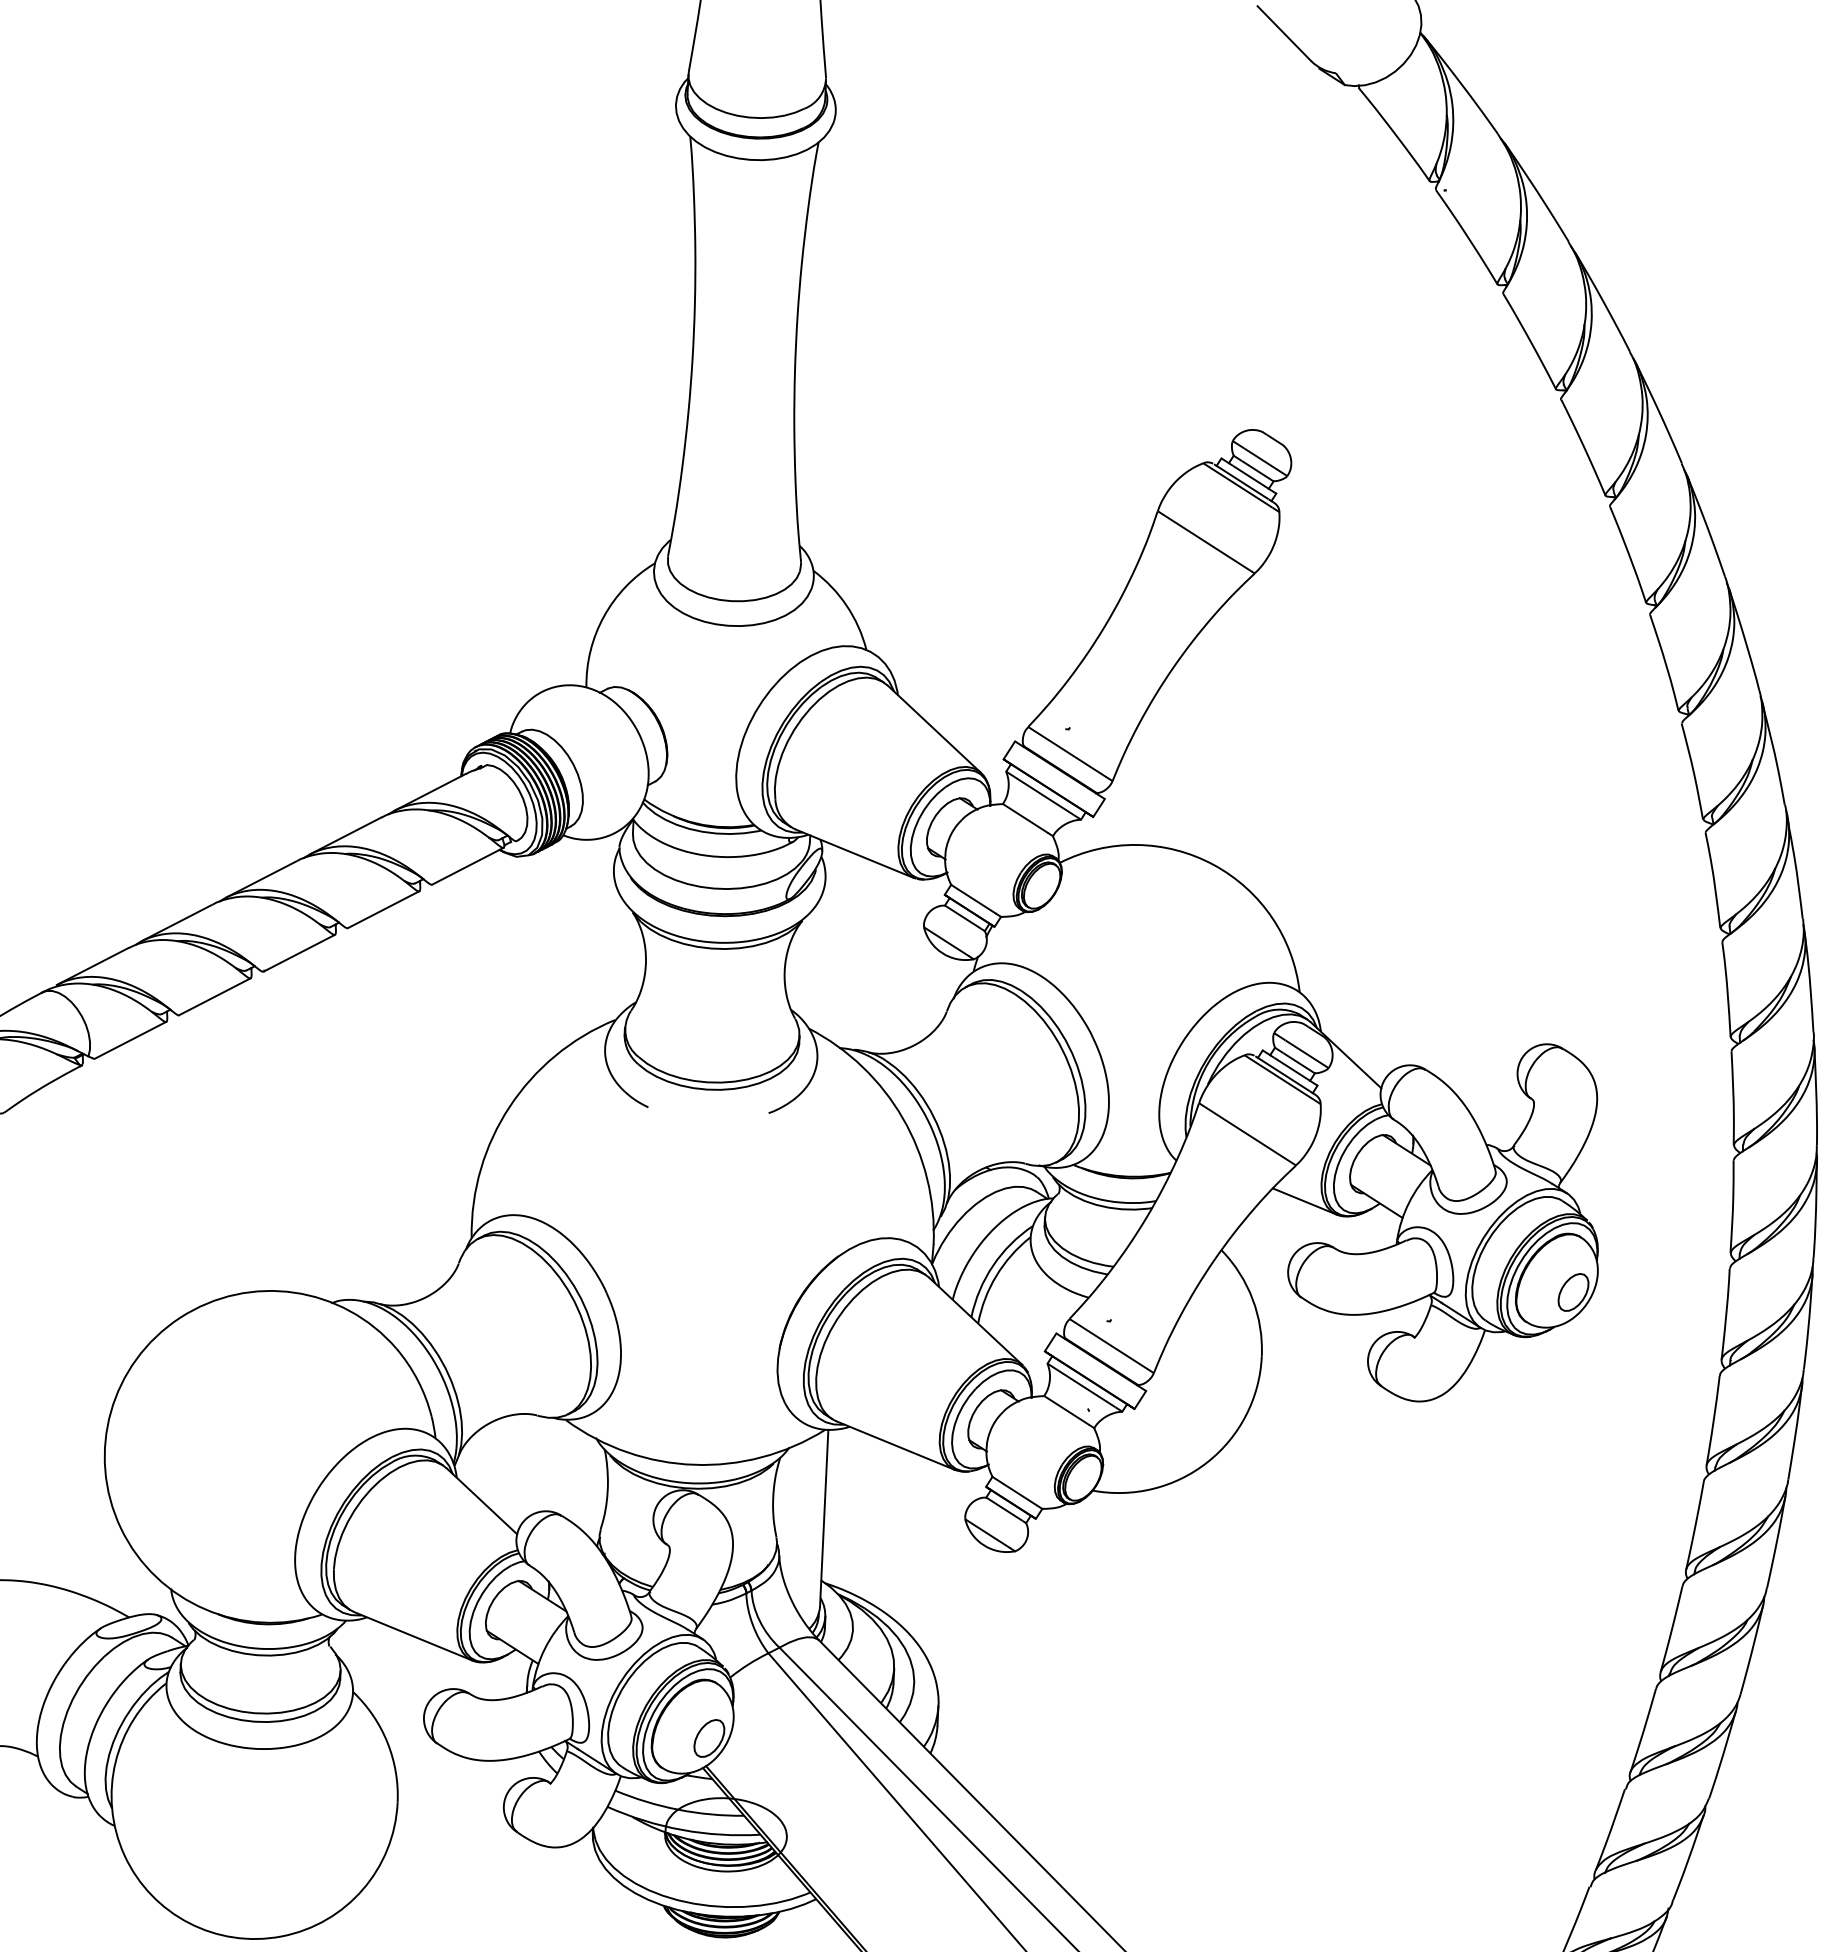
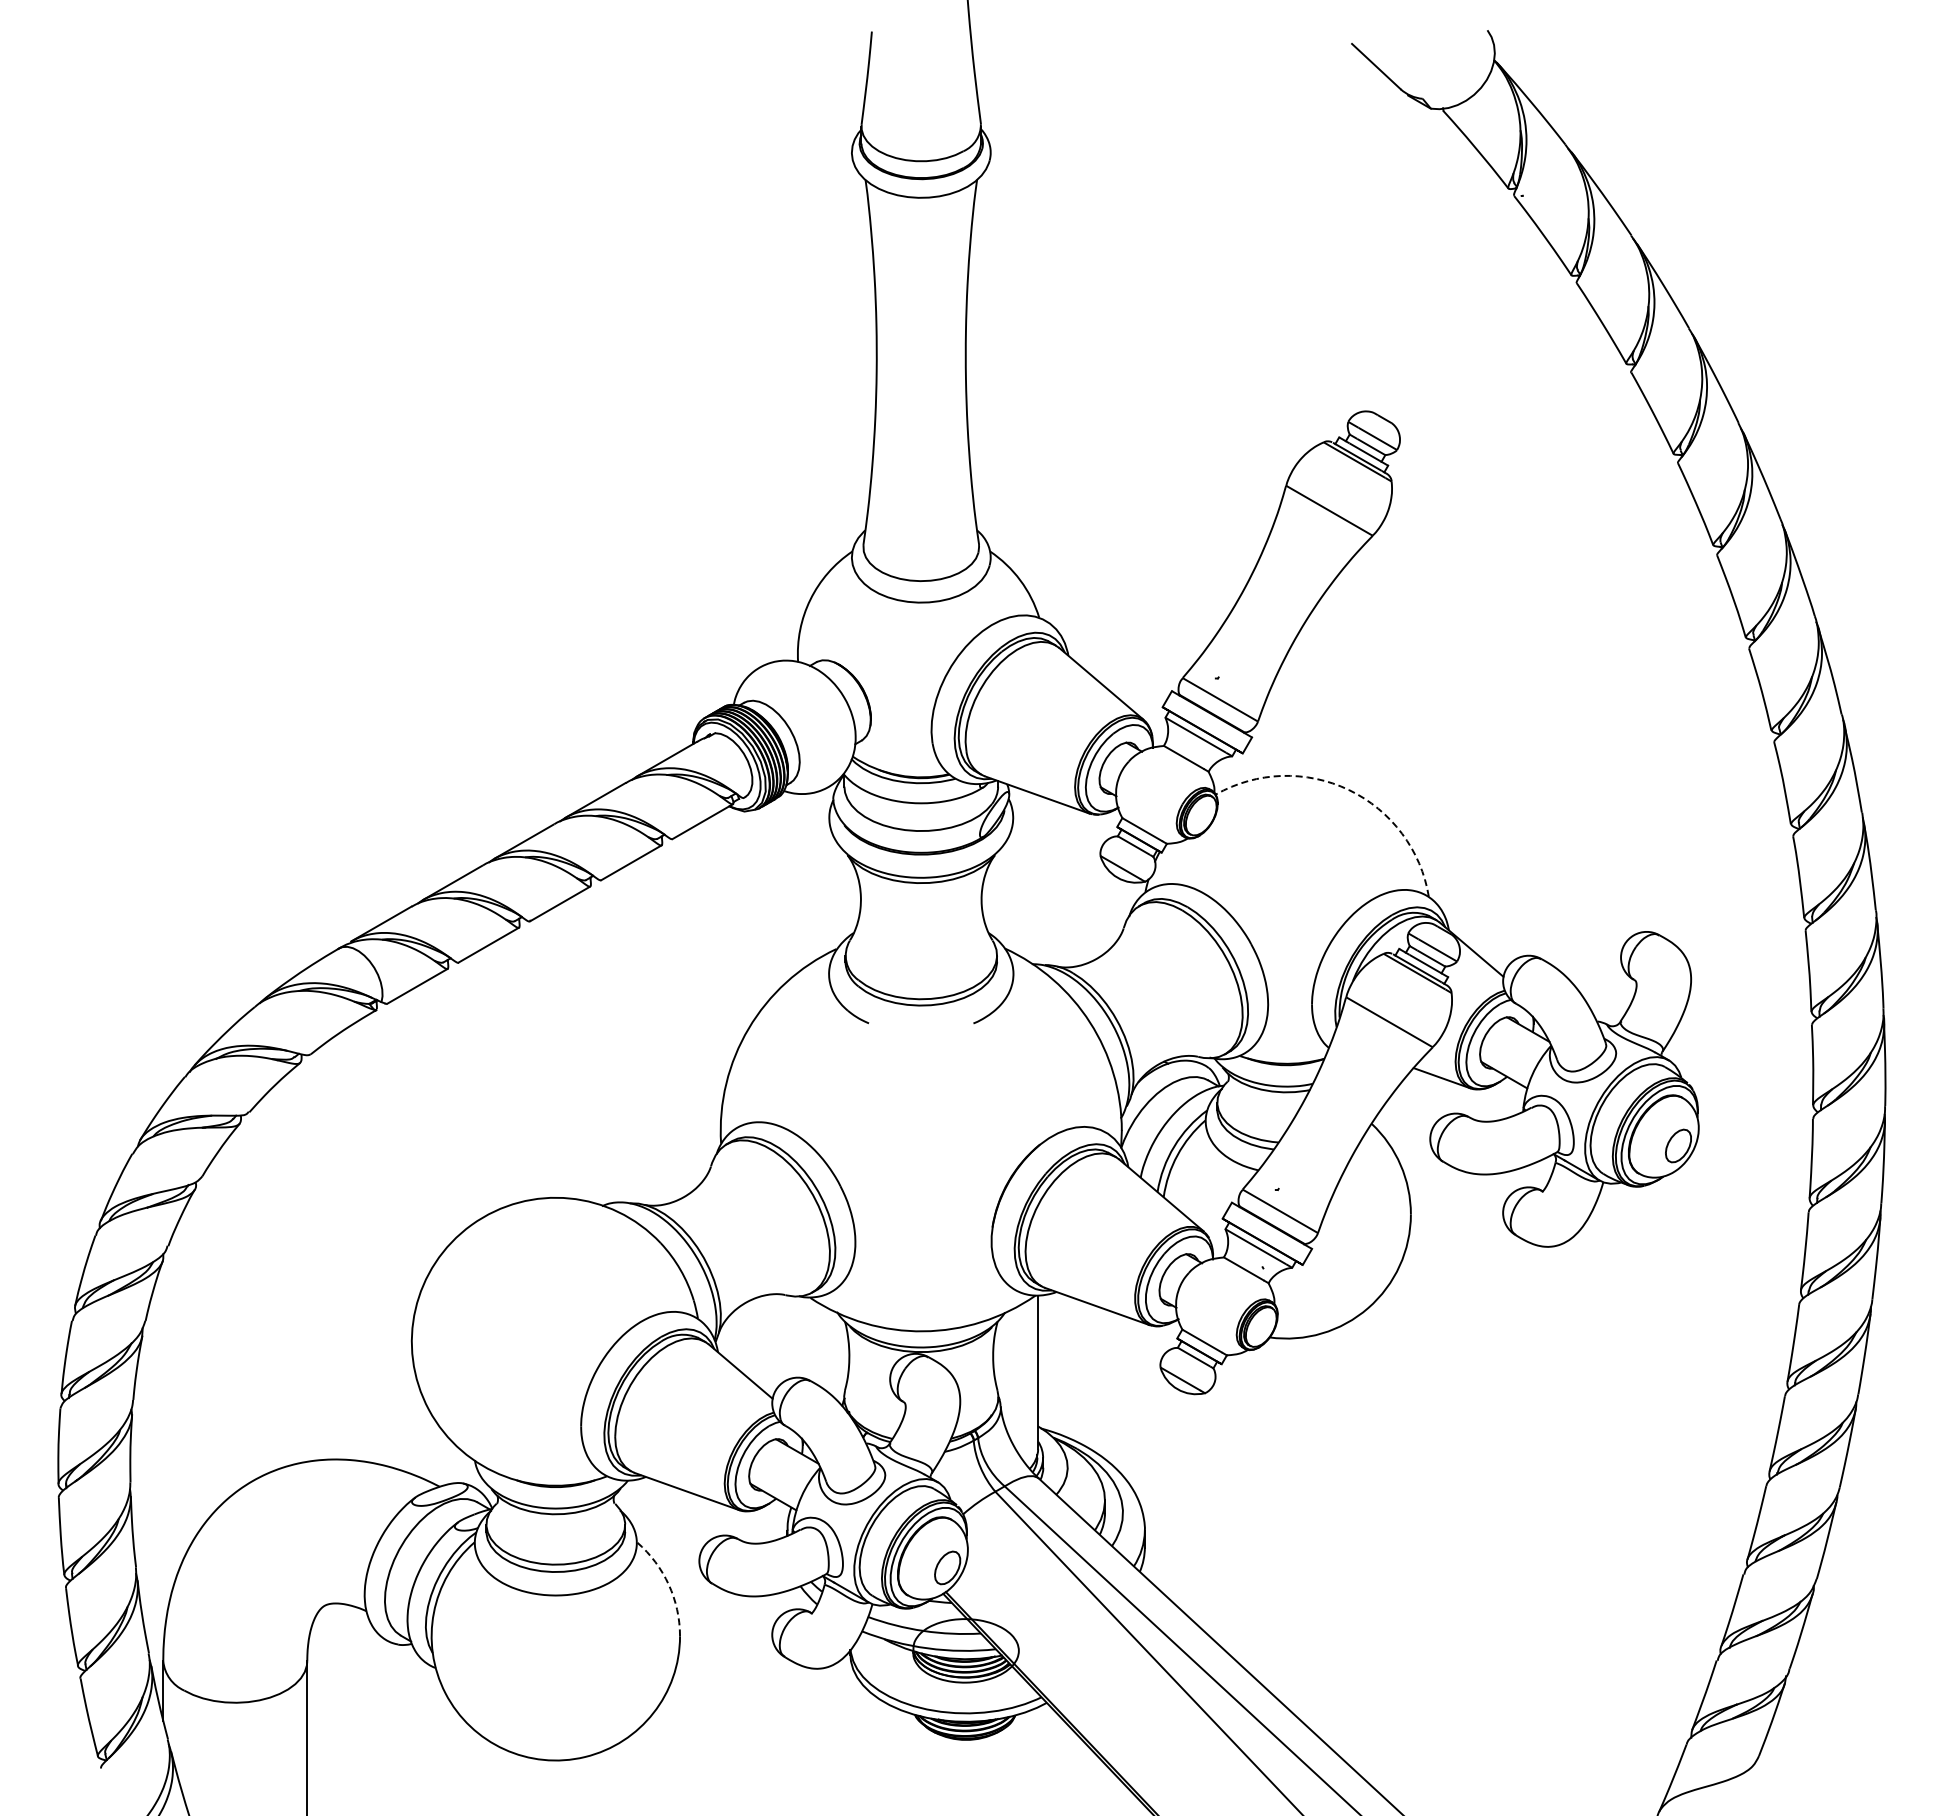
arc: (1214, 865) -> (1349, 790), solid -> dashed
arc: (387, 1742) -> (668, 1584), solid -> dashed

